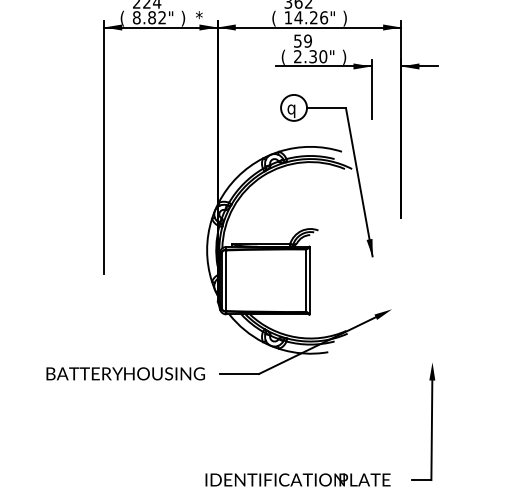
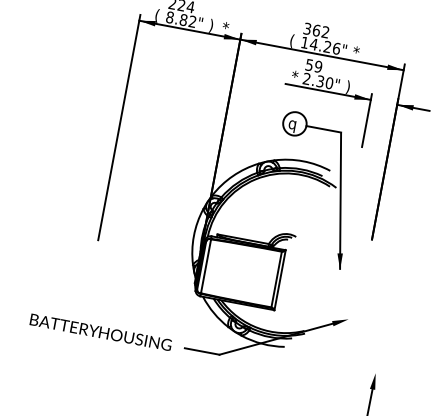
text: (345, 18) -> (355, 52), ) -> *
text: (284, 56) -> (294, 76), ( -> *

